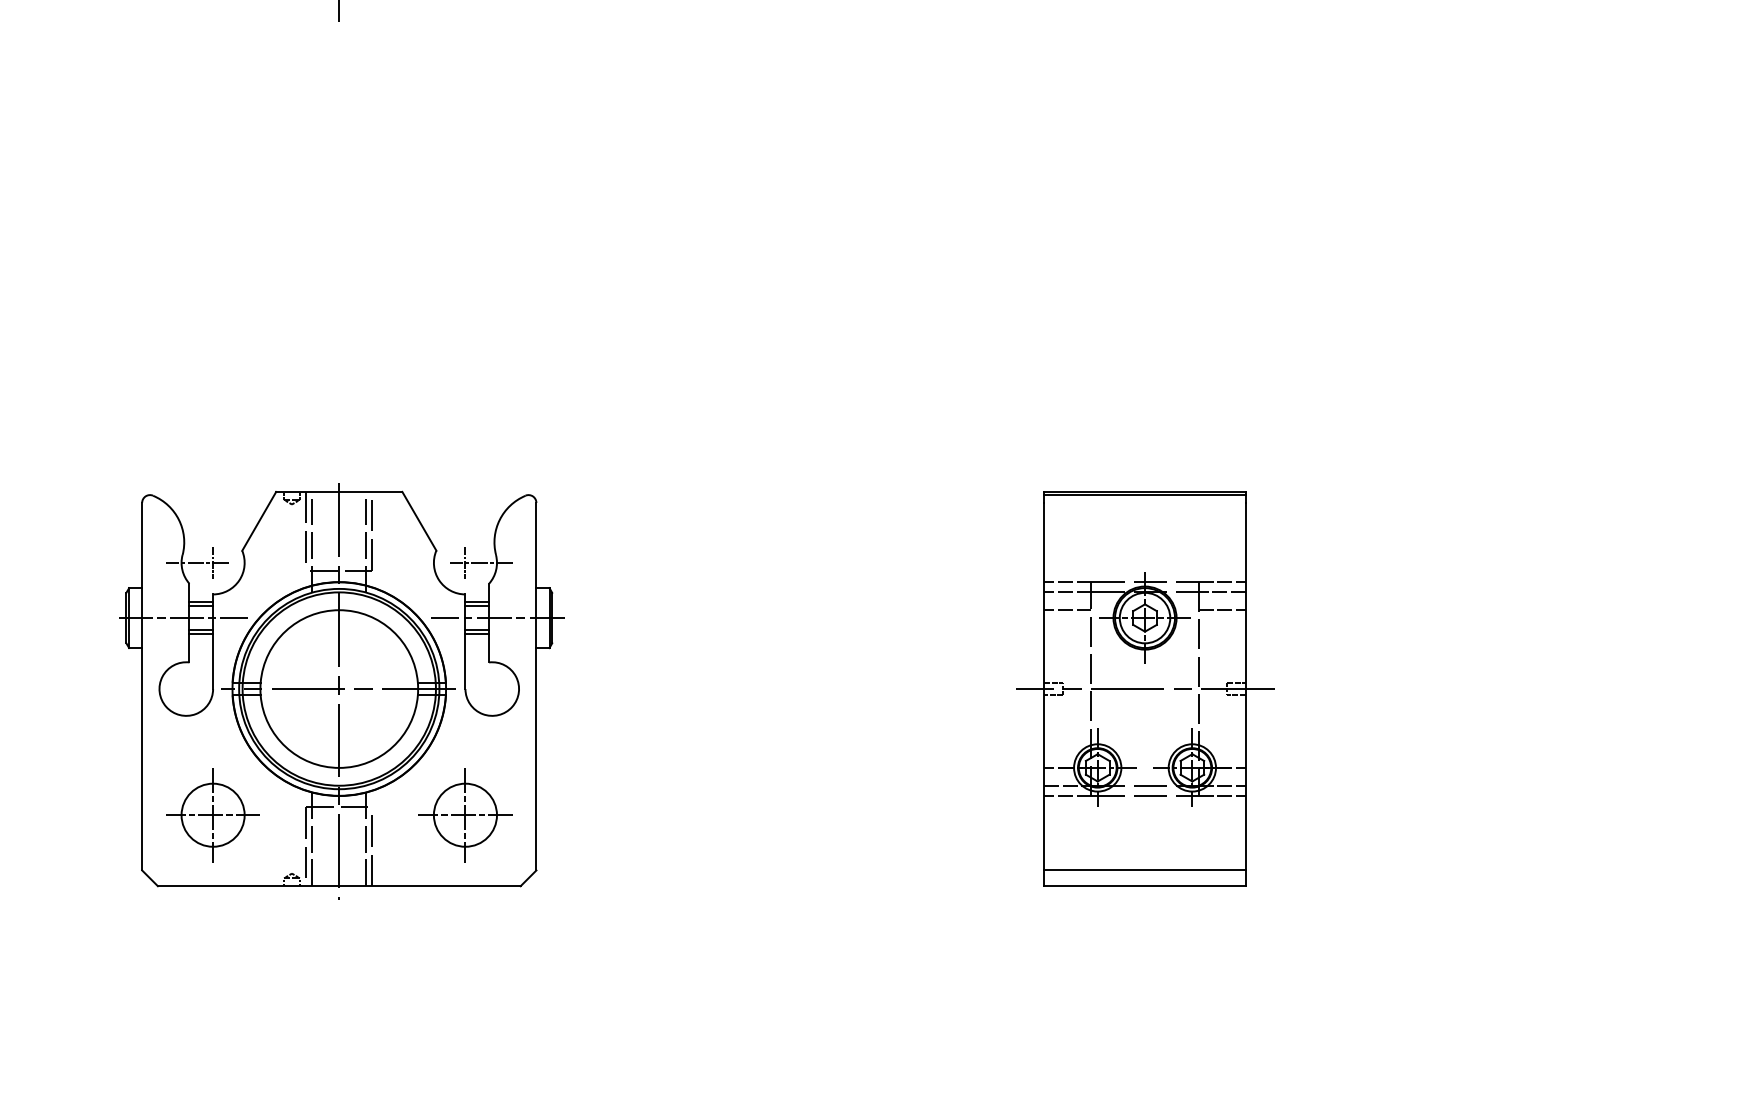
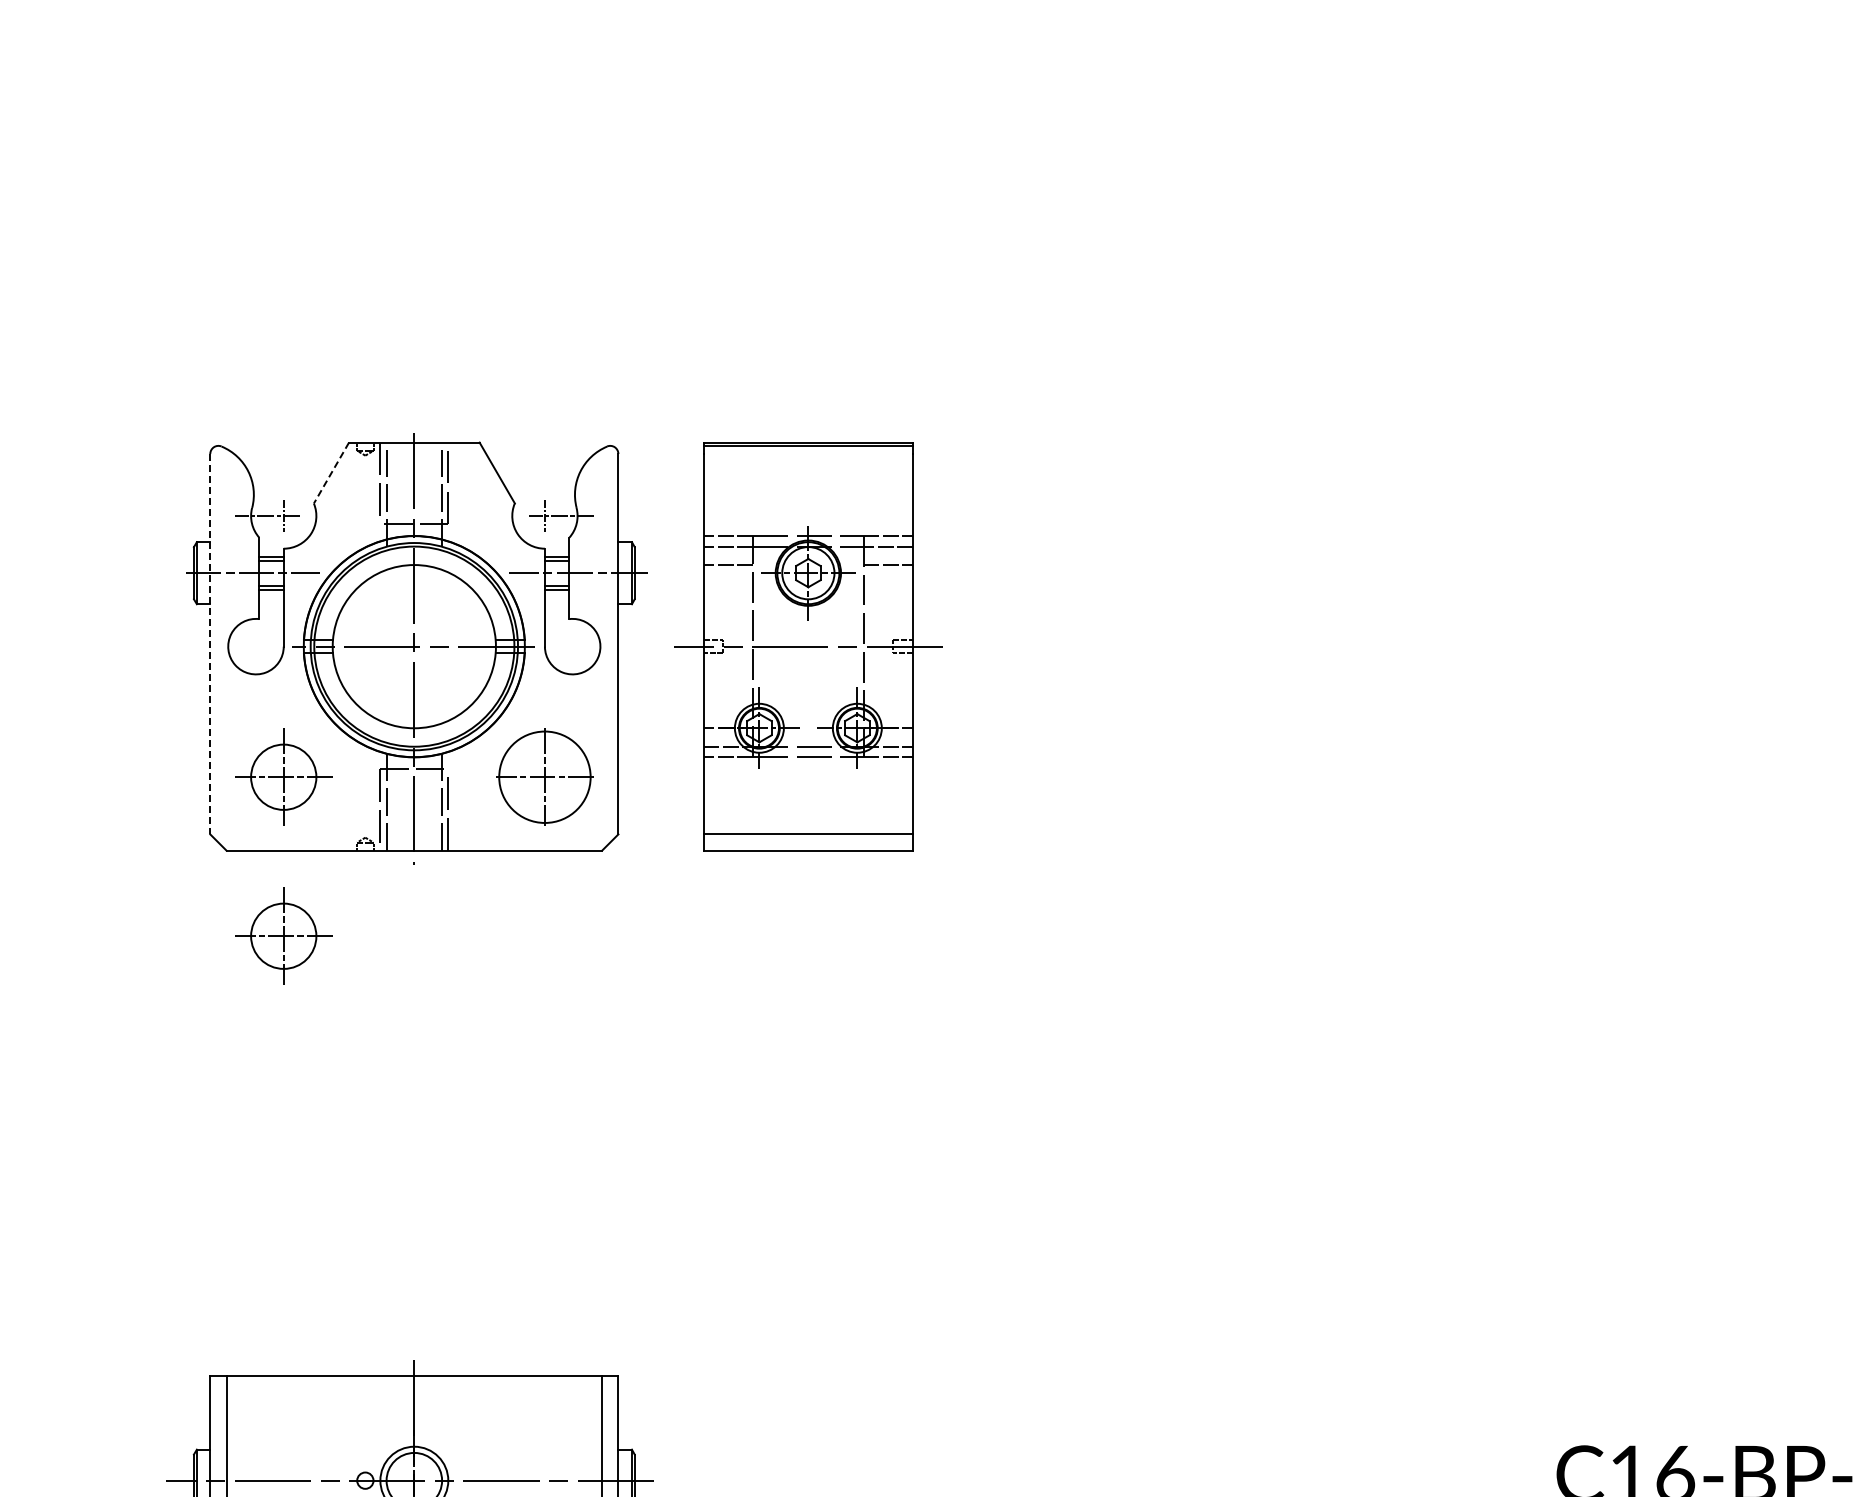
line: (259, 521) -> (331, 473), solid -> dashed
line: (142, 686) -> (210, 644), solid -> dashed
part: (1145, 688) -> (808, 646), moved
circle: (465, 814) -> (544, 776), size x1.4
part: (212, 968) -> (283, 935), added

